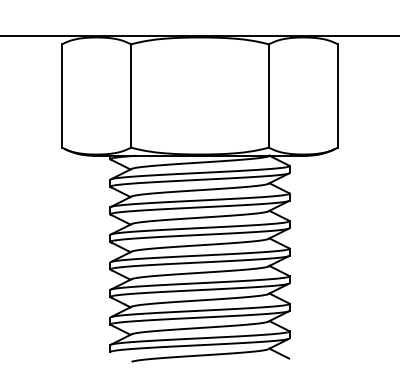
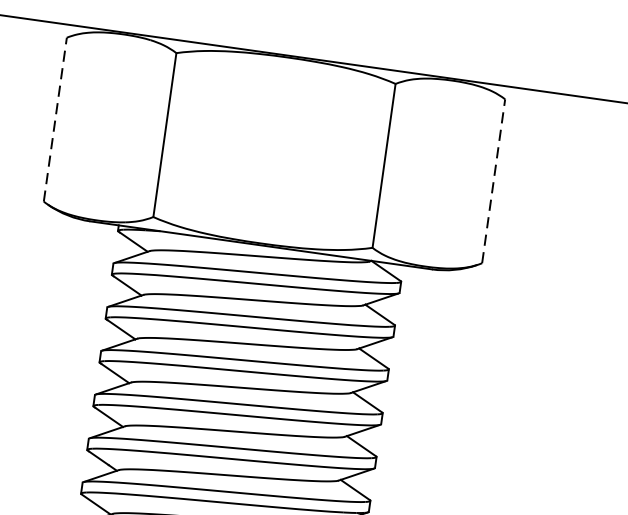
line: (62, 96) -> (55, 120), solid -> dashed
line: (337, 96) -> (492, 181), solid -> dashed

